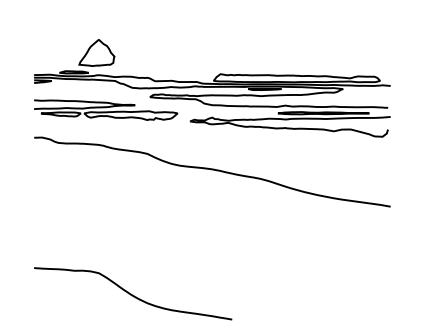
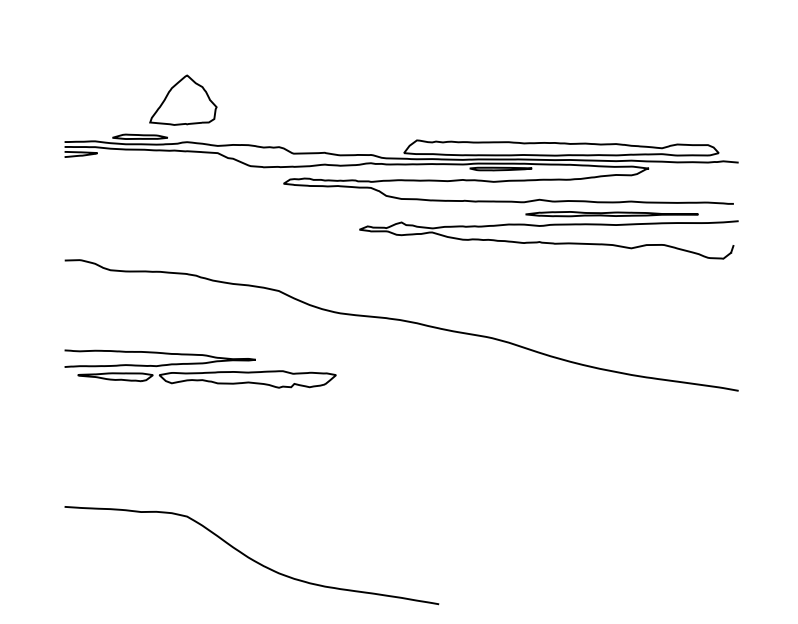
part: (106, 109) -> (201, 367), moved

